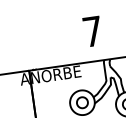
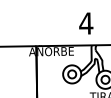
text: (93, 31) -> (86, 23), 7 -> 4

